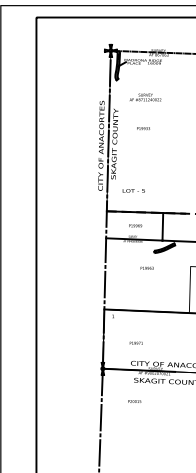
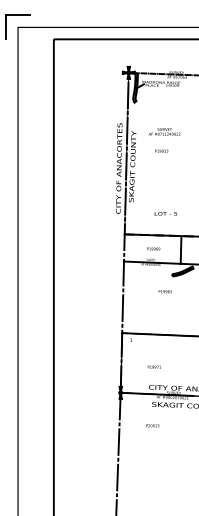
text: (145, 97) -> (164, 131), moved
text: (133, 190) -> (165, 213), moved

